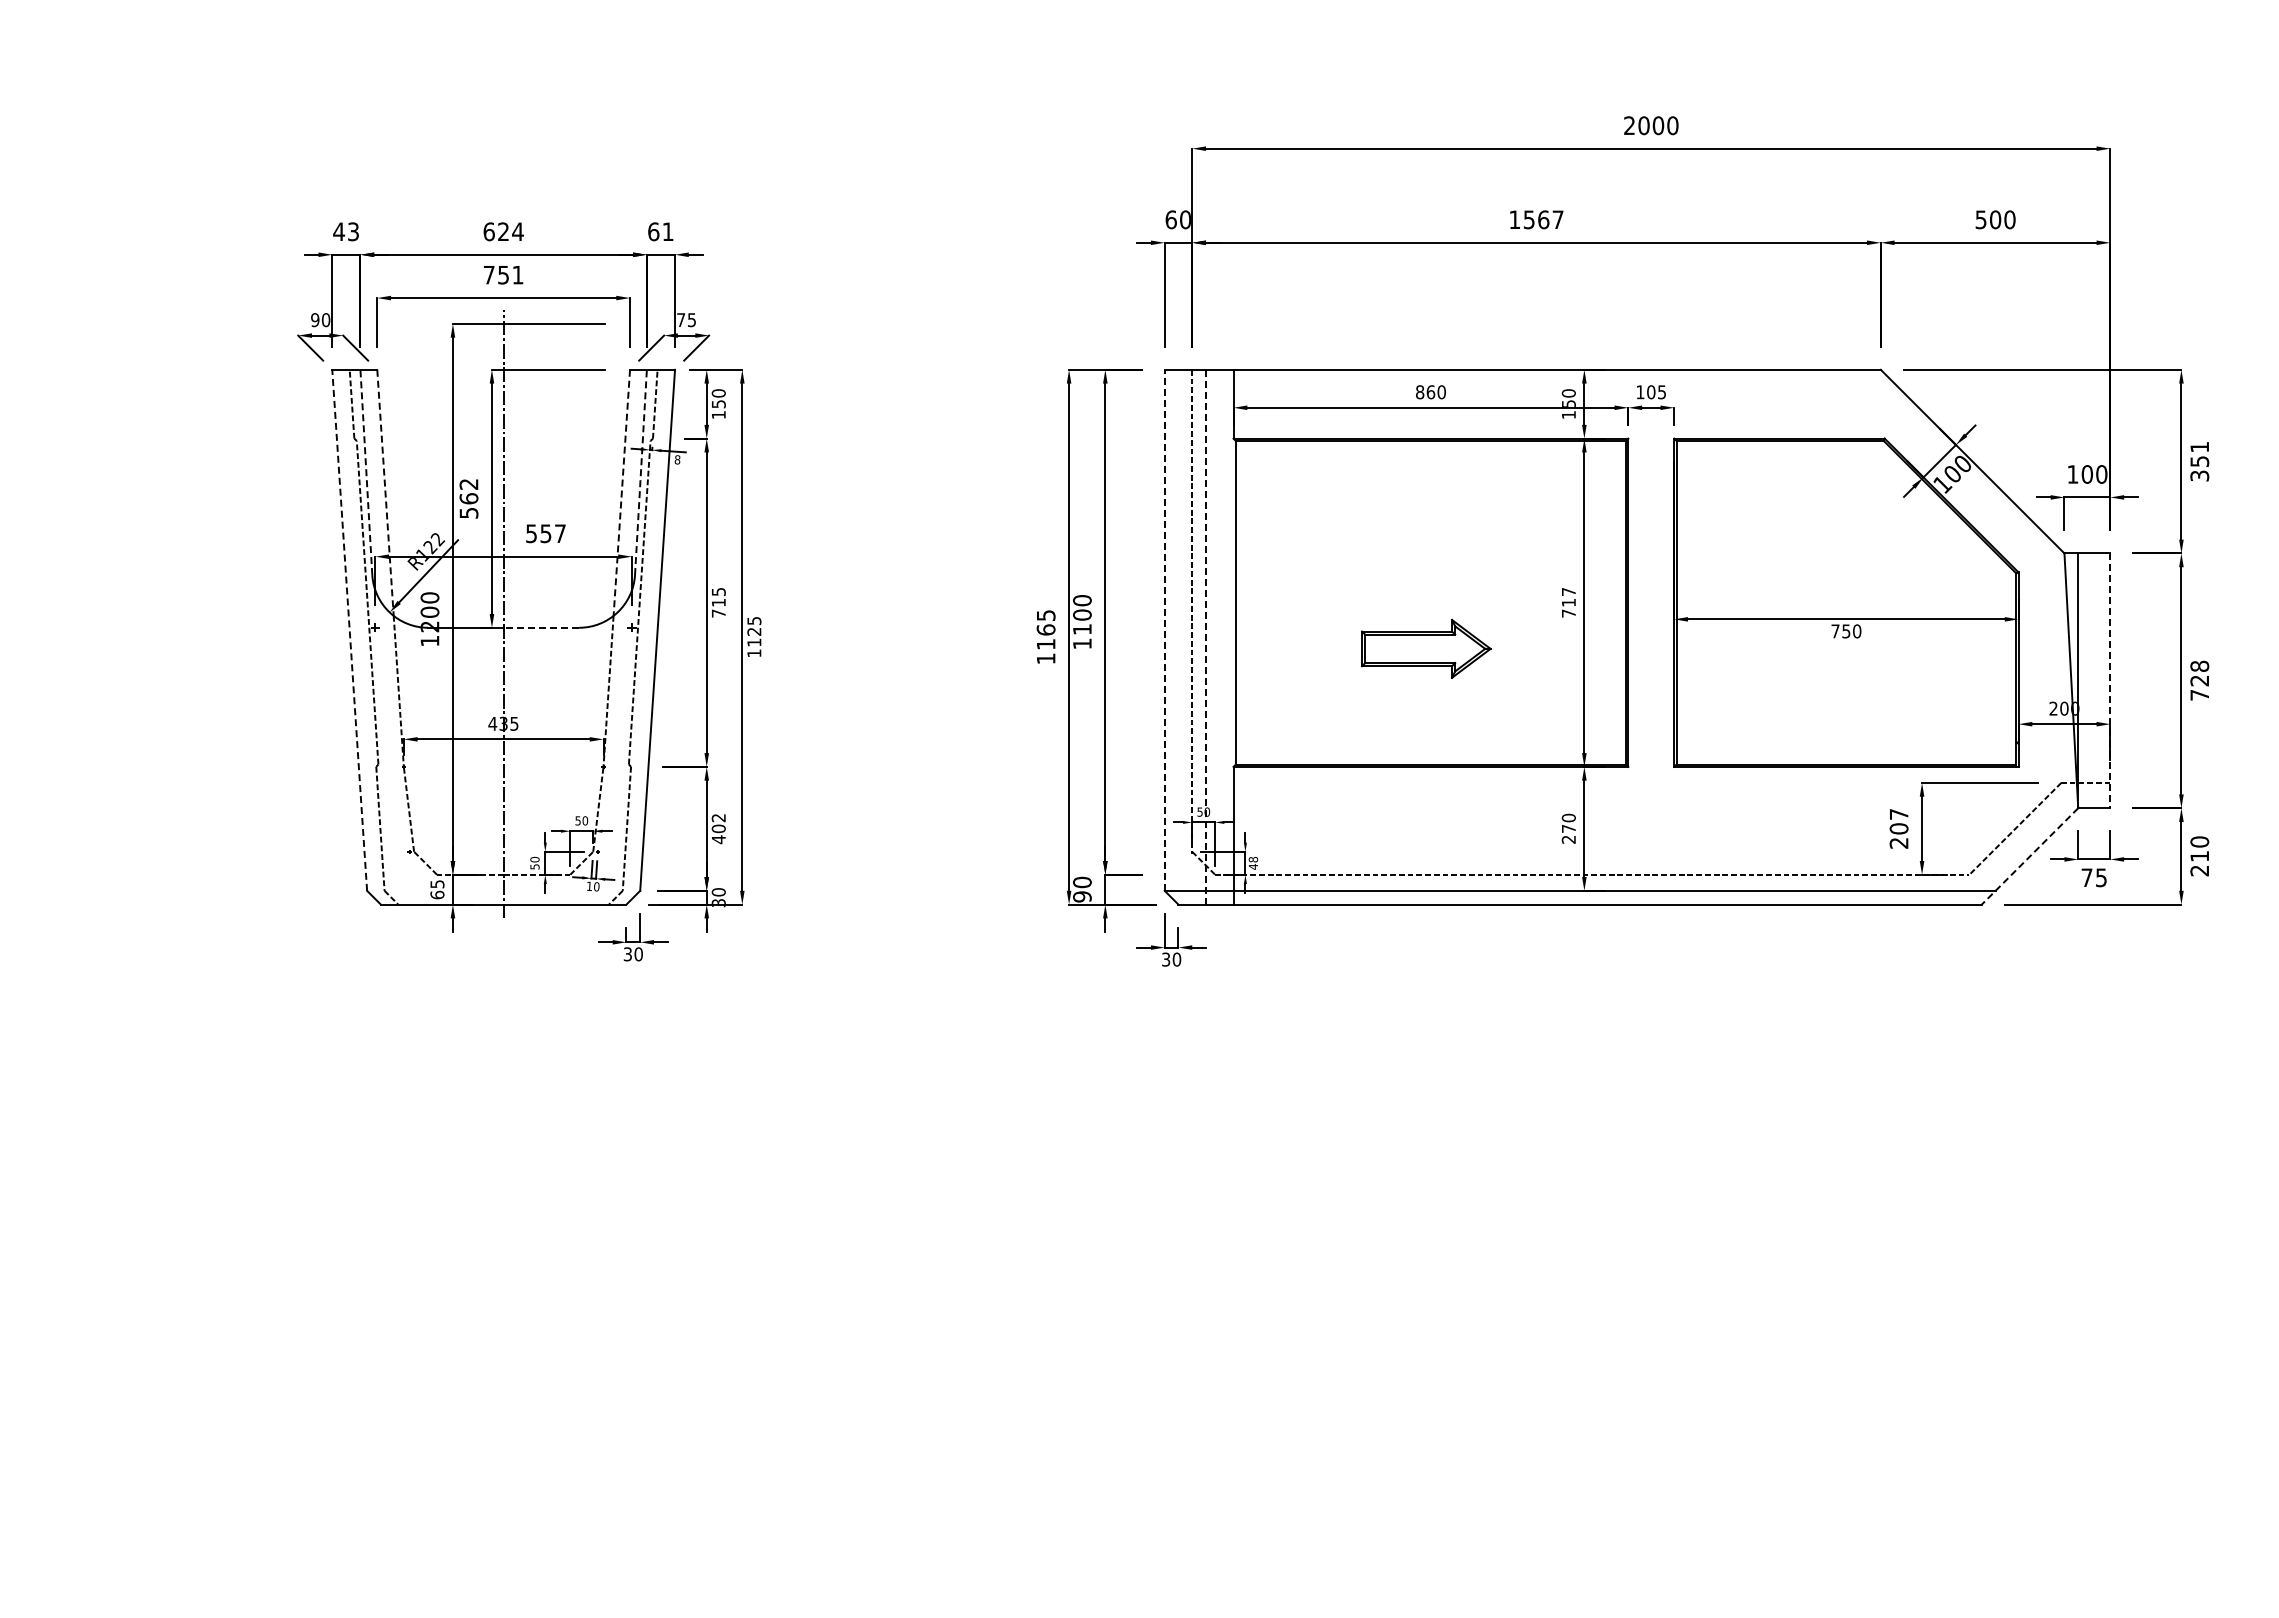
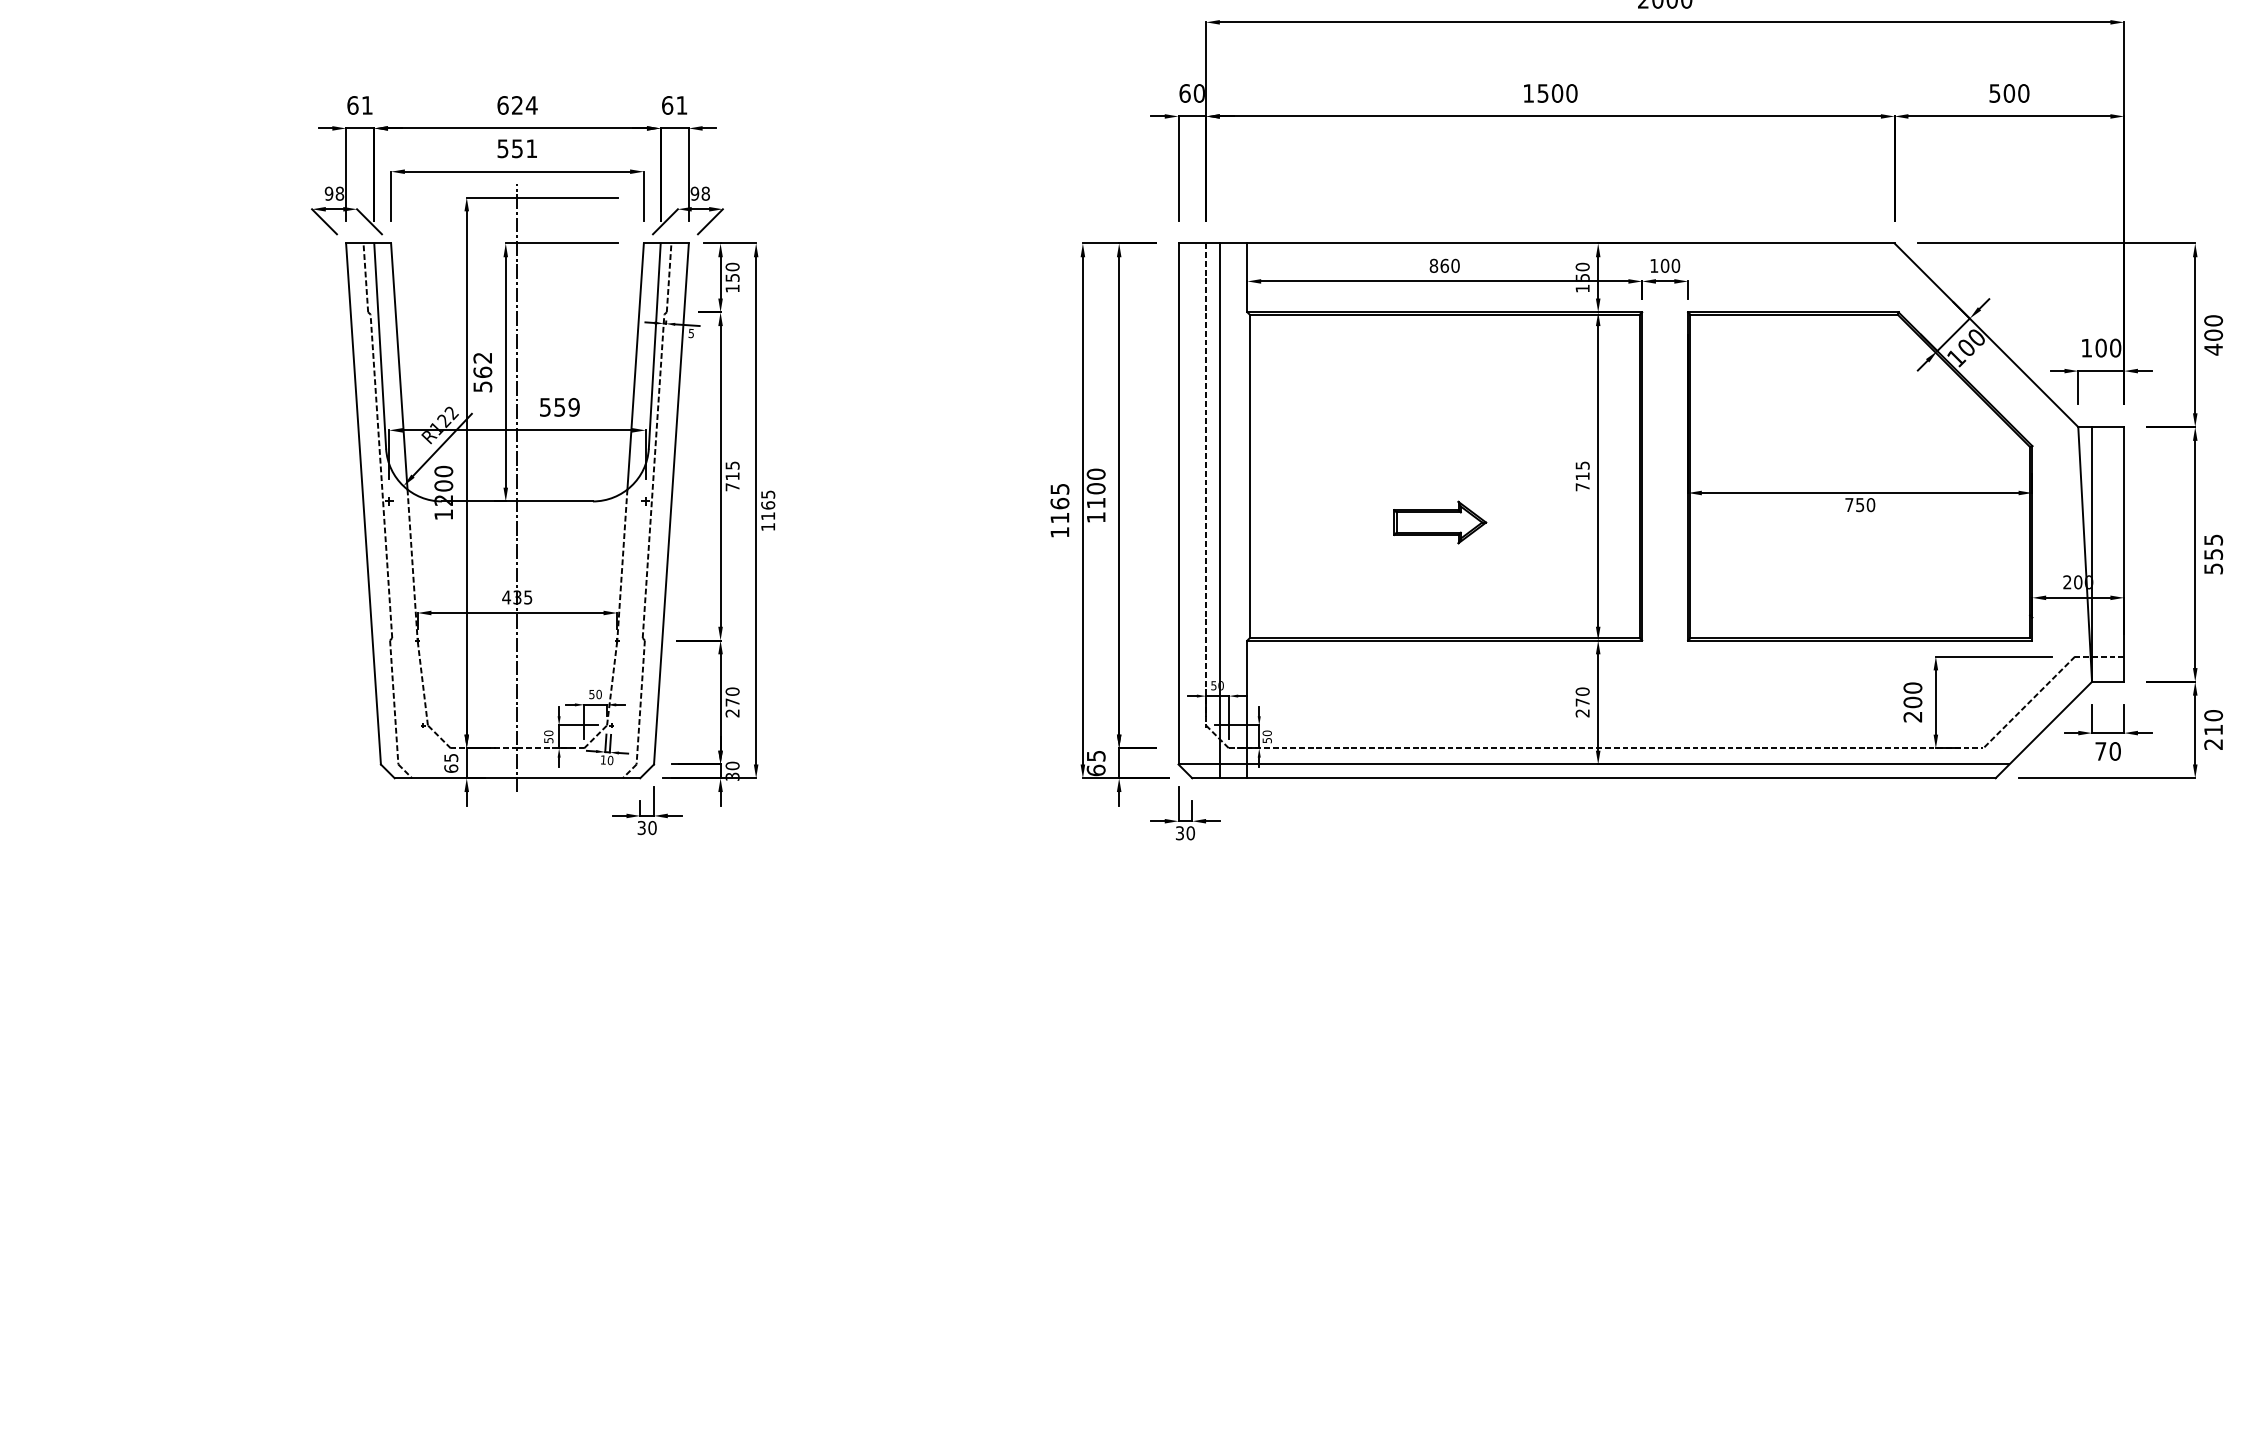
text: (1550, 219) -> (1564, 93), 1567 -> 1500
text: (345, 231) -> (359, 105), 43 -> 61
text: (488, 275) -> (502, 149), 751 -> 551
text: (325, 319) -> (339, 193), 90 -> 98
text: (686, 320) -> (700, 194), 75 -> 98
text: (1661, 392) -> (1675, 266), 105 -> 100
text: (677, 459) -> (691, 333), 8 -> 5
text: (2199, 461) -> (2213, 335), 351 -> 400
line: (366, 472) -> (380, 346), dashed -> solid
line: (640, 472) -> (654, 346), dashed -> solid
line: (385, 493) -> (399, 367), dashed -> solid
line: (621, 493) -> (635, 367), dashed -> solid
text: (559, 533) -> (573, 407), 557 -> 559
text: (1568, 591) -> (1582, 465), 717 -> 715
line: (541, 627) -> (555, 501), dashed -> solid
line: (349, 629) -> (363, 503), dashed -> solid
line: (1164, 630) -> (1178, 504), dashed -> solid
text: (754, 631) -> (768, 505), 1125 -> 1165
line: (1206, 636) -> (1220, 510), dashed -> solid
part: (1426, 648) -> (1440, 522), size x0.71
text: (2199, 680) -> (2213, 554), 728 -> 555
line: (2110, 681) -> (2124, 555), dashed -> solid
text: (1898, 814) -> (1912, 688), 207 -> 200
text: (718, 828) -> (732, 702), 402 -> 270
line: (2029, 856) -> (2043, 730), dashed -> solid
text: (1253, 862) -> (1267, 736), 48 -> 50
text: (2101, 877) -> (2115, 751), 75 -> 70
text: (1082, 889) -> (1096, 763), 90 -> 65

